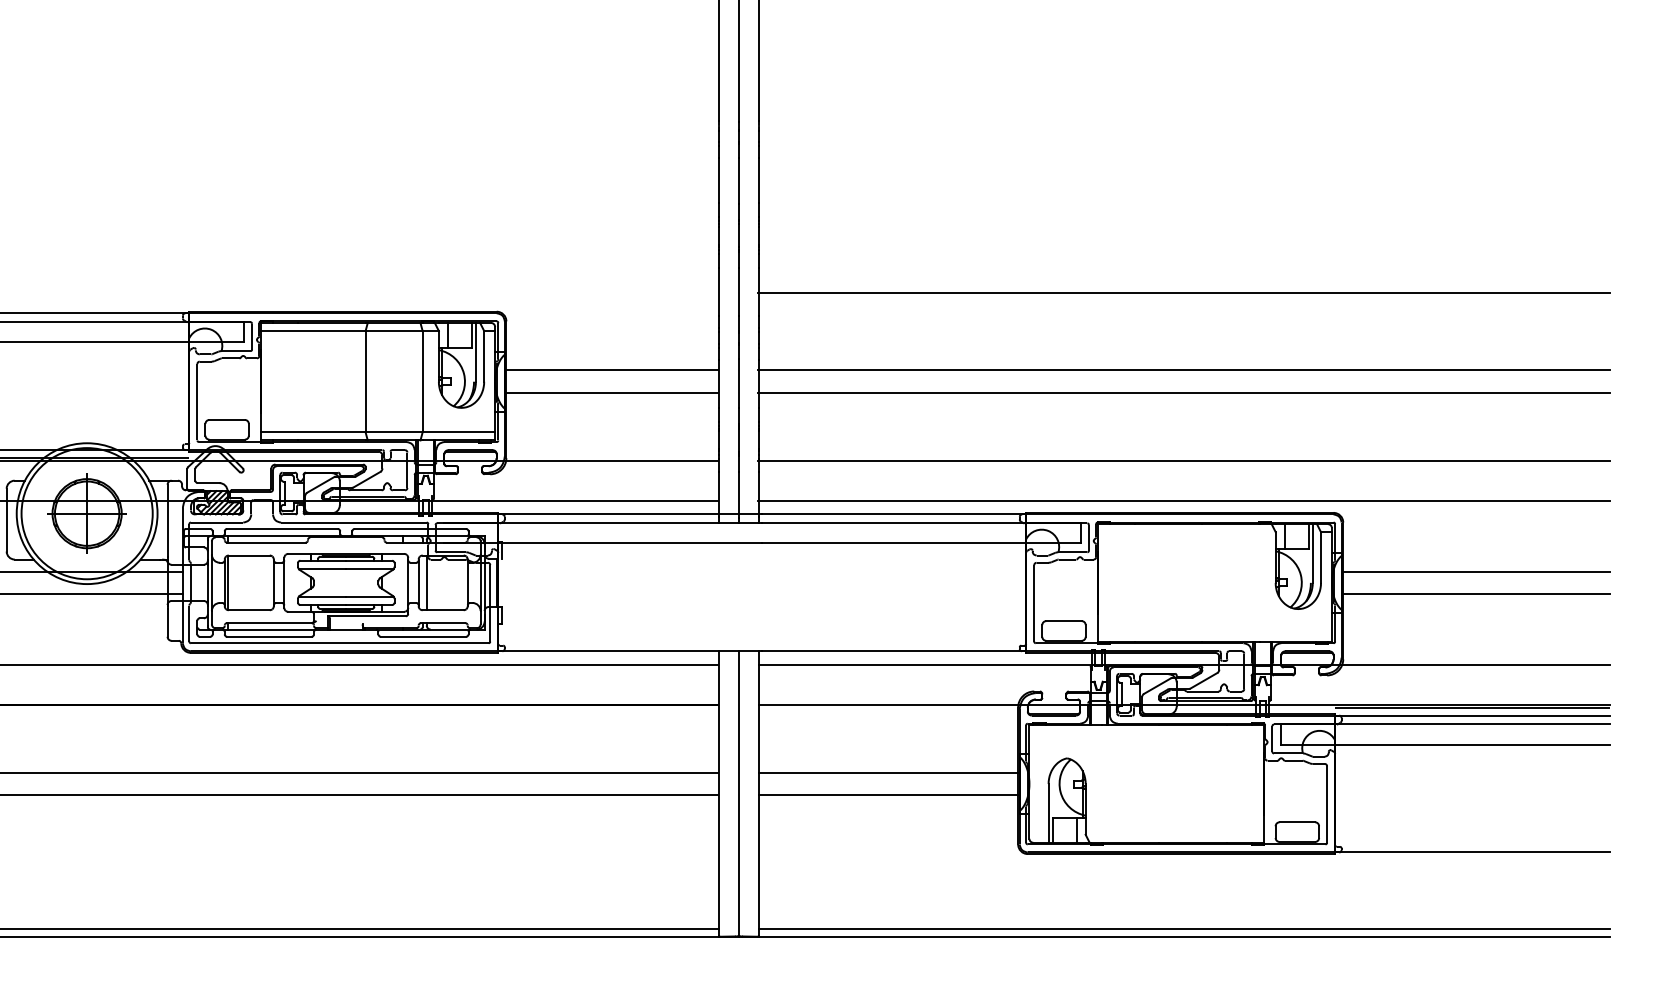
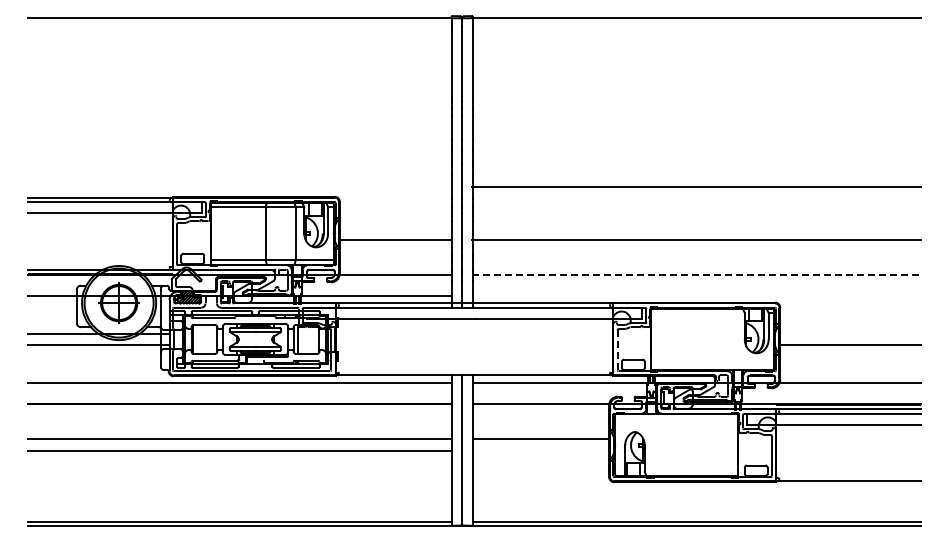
line: (610, 370) -> (394, 227), removed
line: (1184, 370) -> (696, 227), removed
line: (1184, 461) -> (696, 275), solid -> dashed
line: (1184, 501) -> (696, 296), removed
line: (1474, 571) -> (849, 333), removed
line: (1033, 601) -> (617, 349), solid -> dashed
line: (889, 795) -> (541, 451), removed

